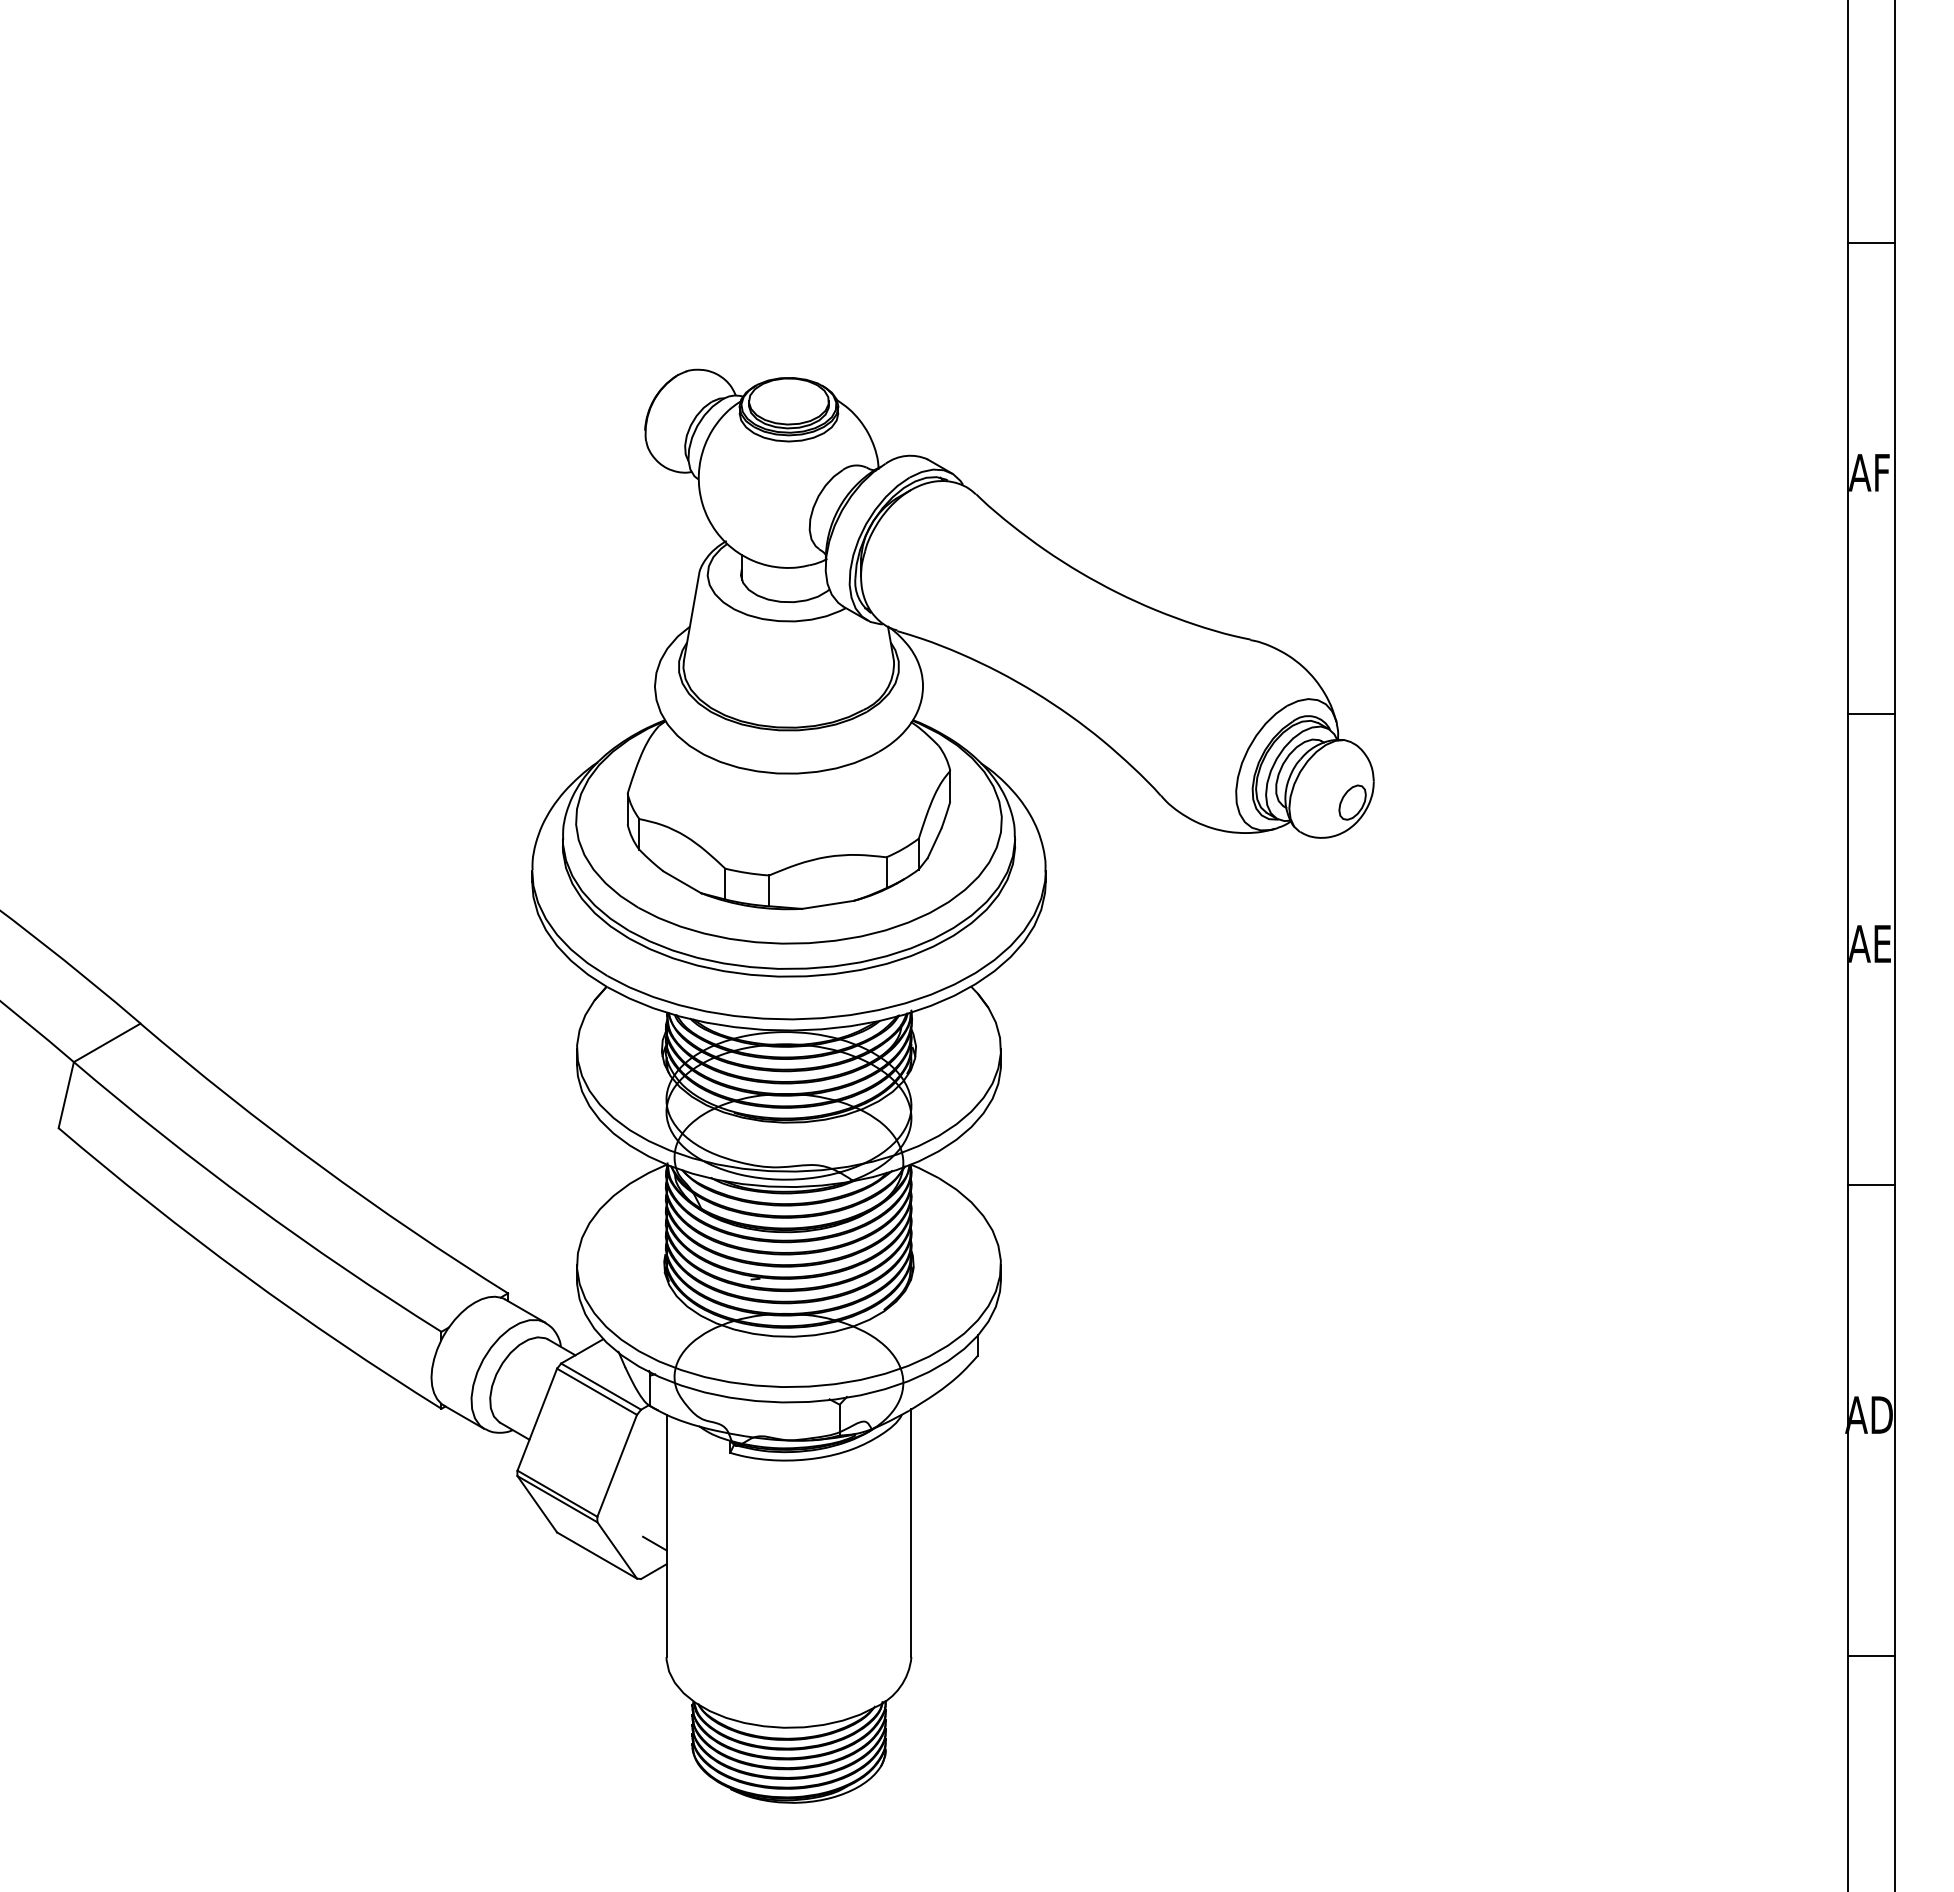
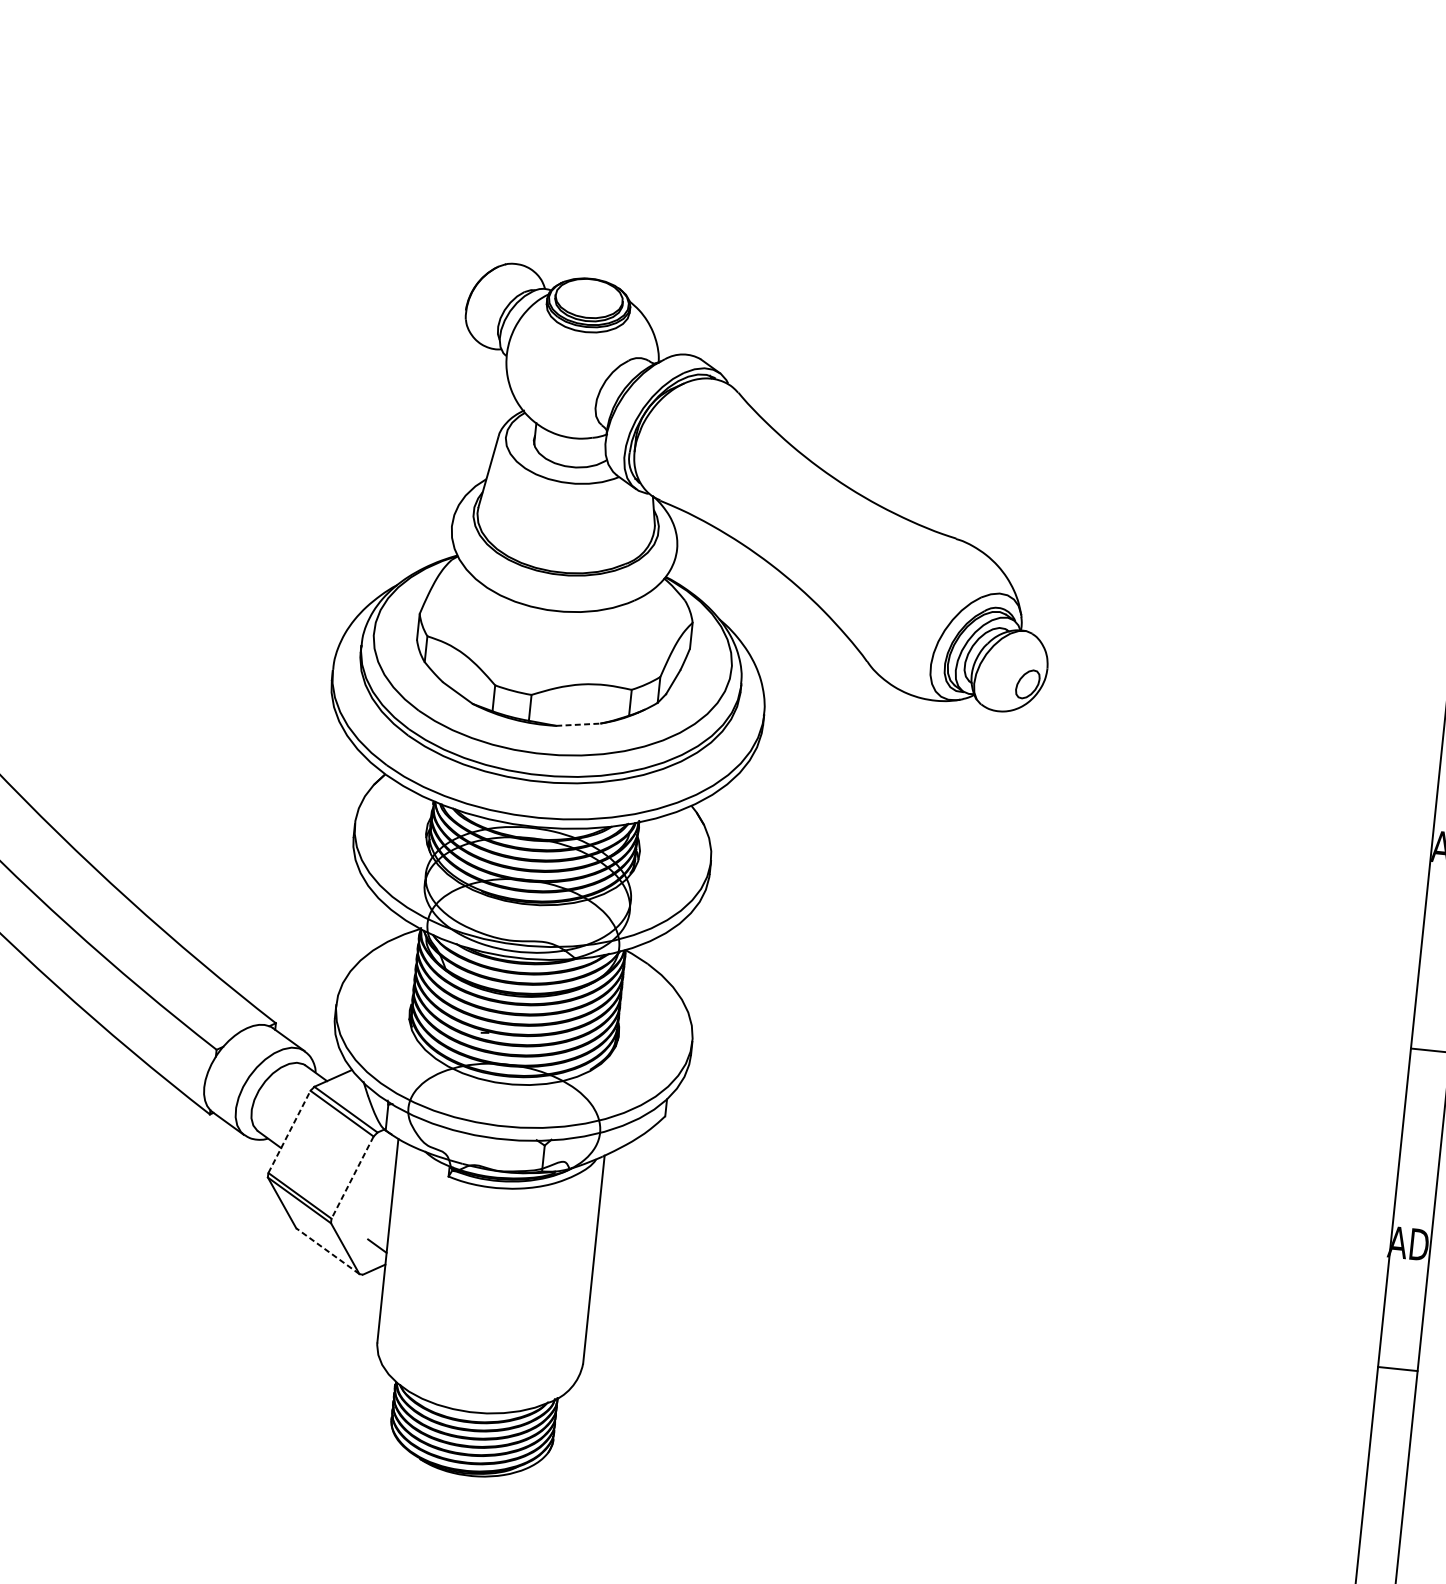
line: (828, 904) -> (578, 724), solid -> dashed
line: (537, 1419) -> (289, 1131), solid -> dashed
line: (617, 1465) -> (352, 1177), solid -> dashed
line: (596, 1555) -> (327, 1251), solid -> dashed
line: (1871, 1656) -> (1397, 1369), moved

